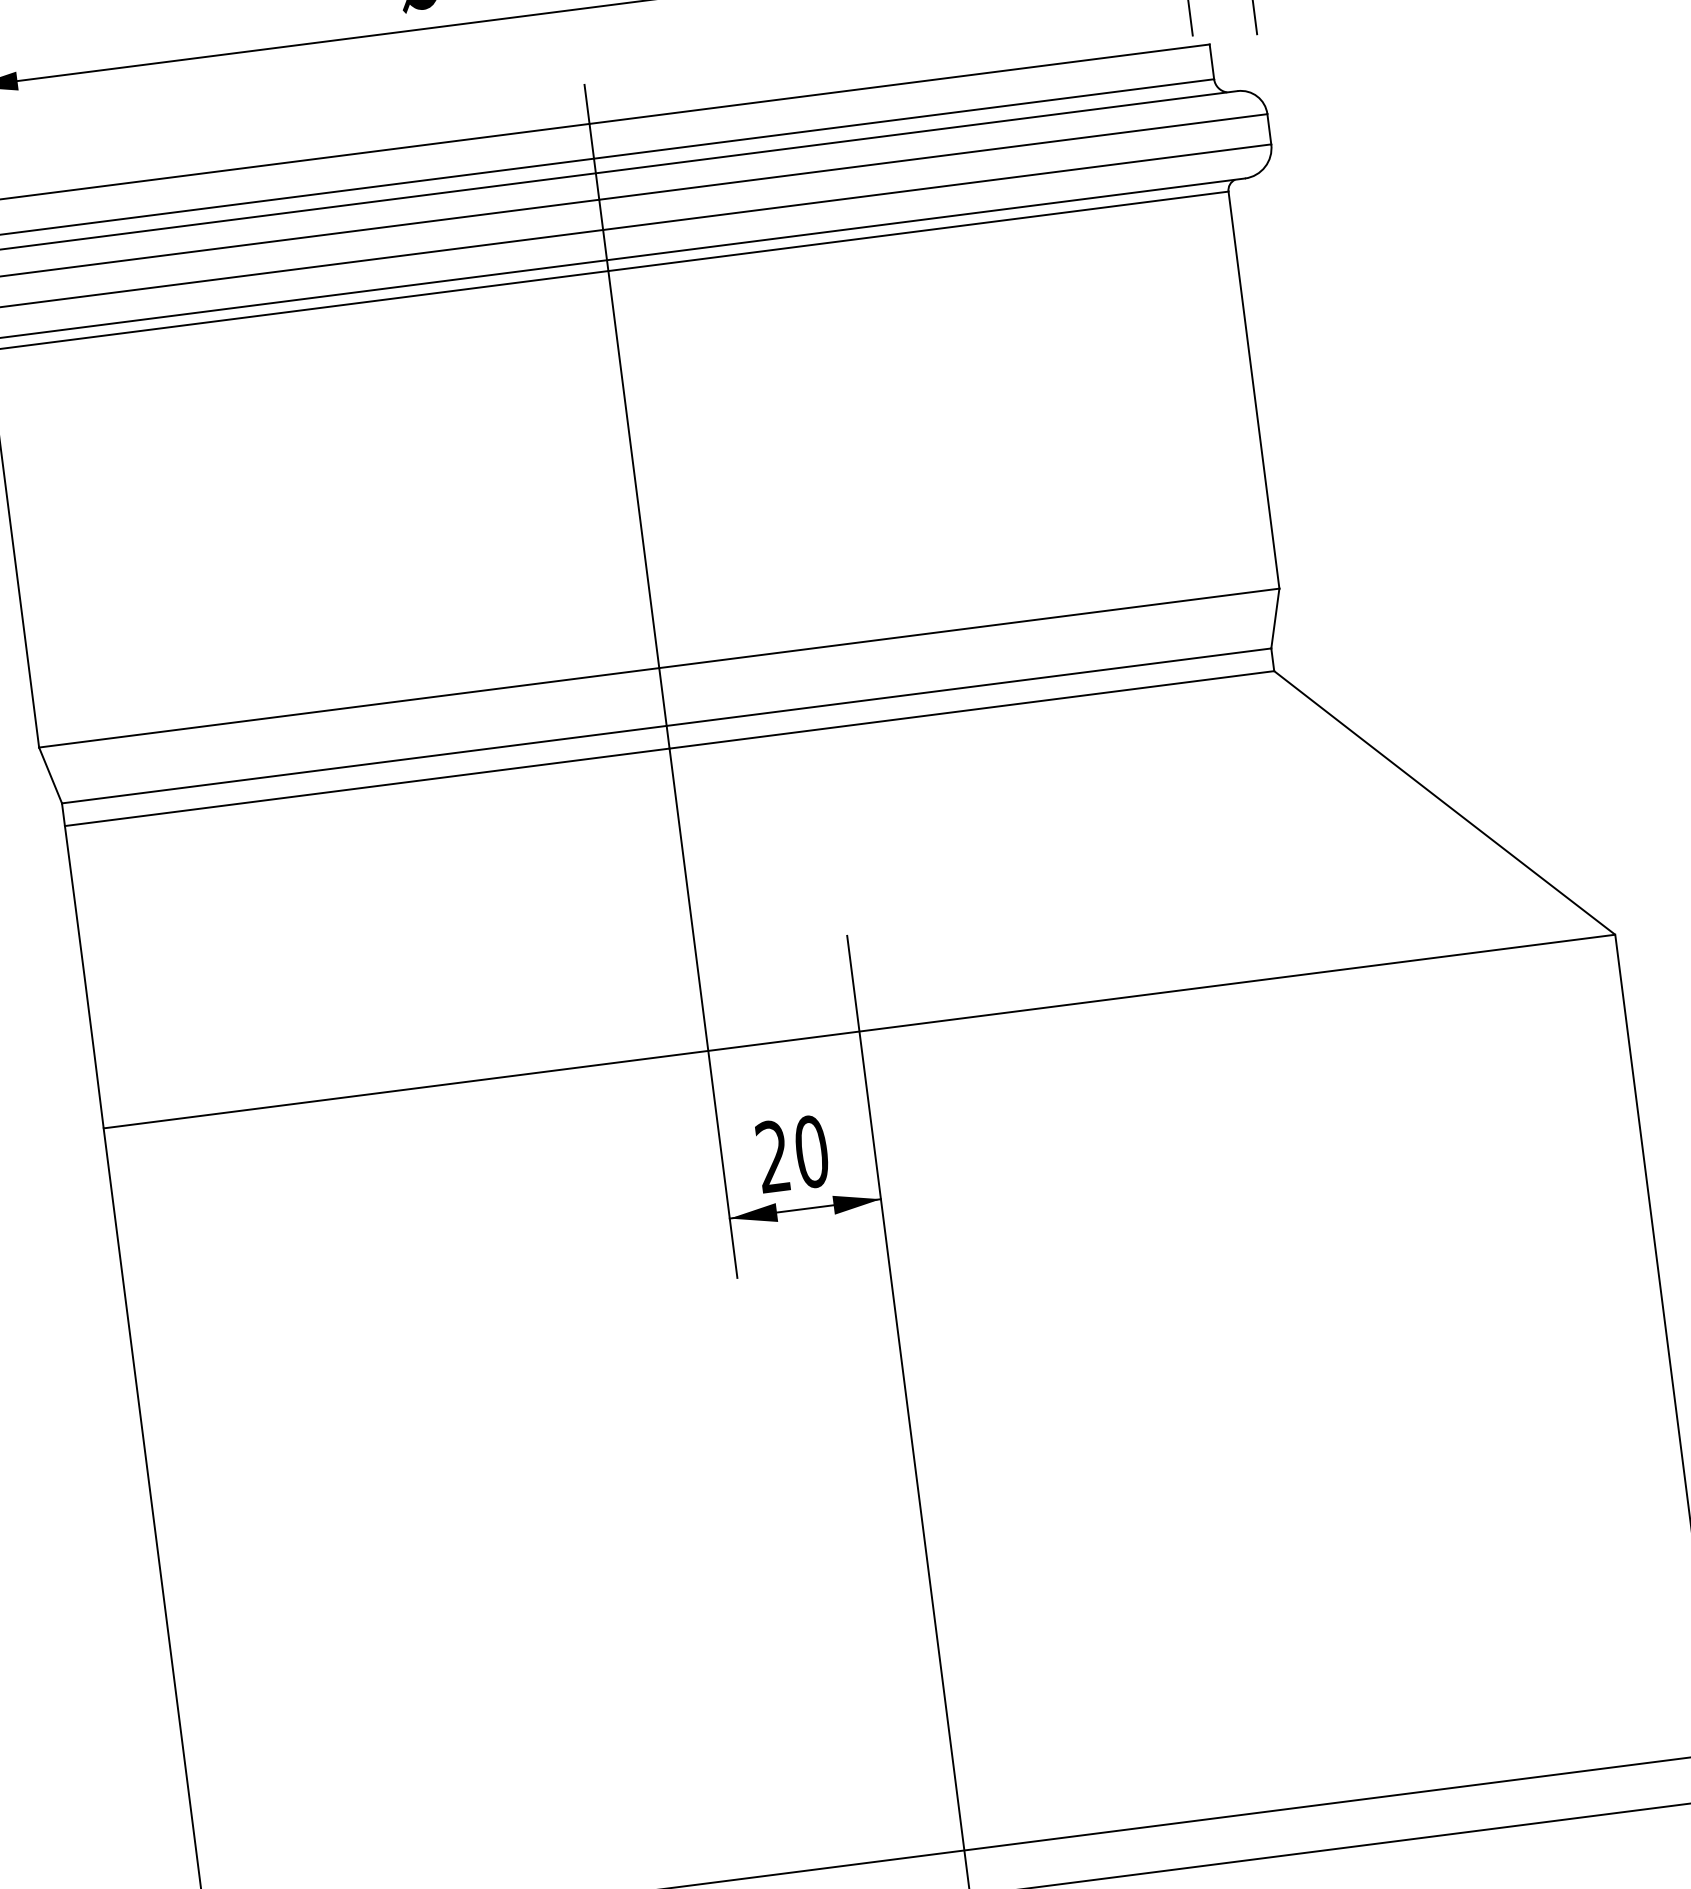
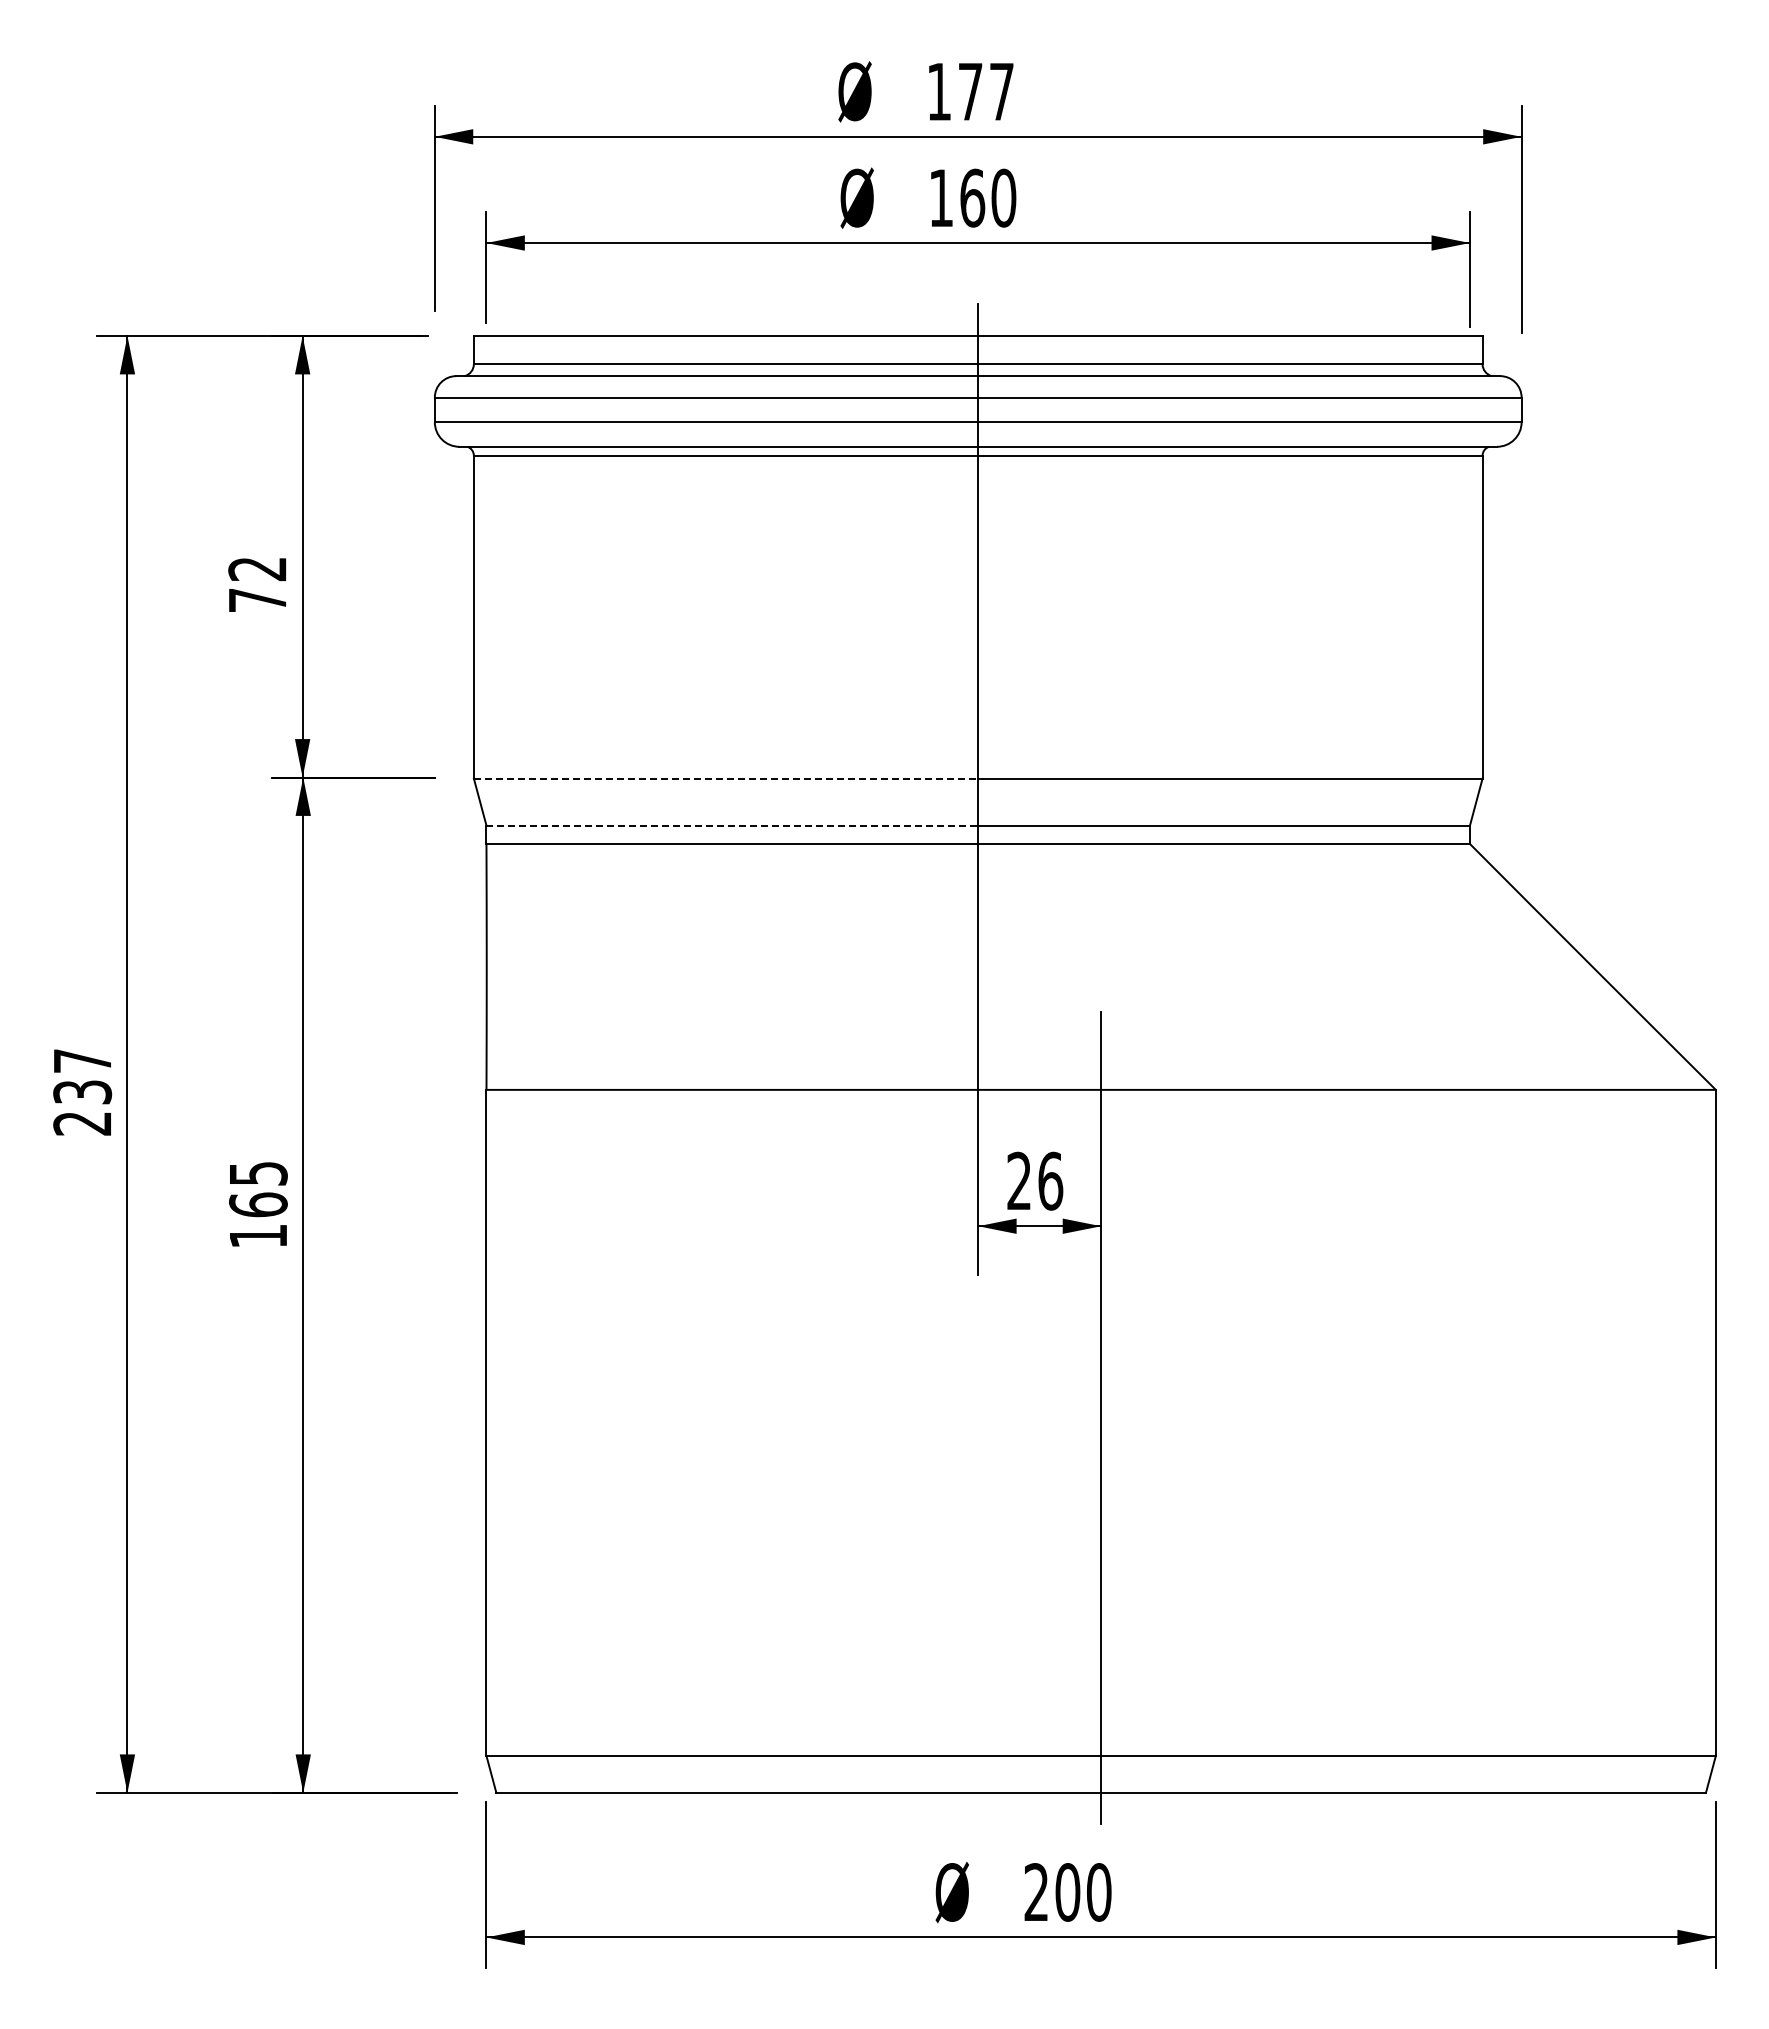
line: (349, 707) -> (726, 778), solid -> dashed
line: (364, 764) -> (732, 825), solid -> dashed
text: (811, 1150) -> (1050, 1180), 20 -> 26

